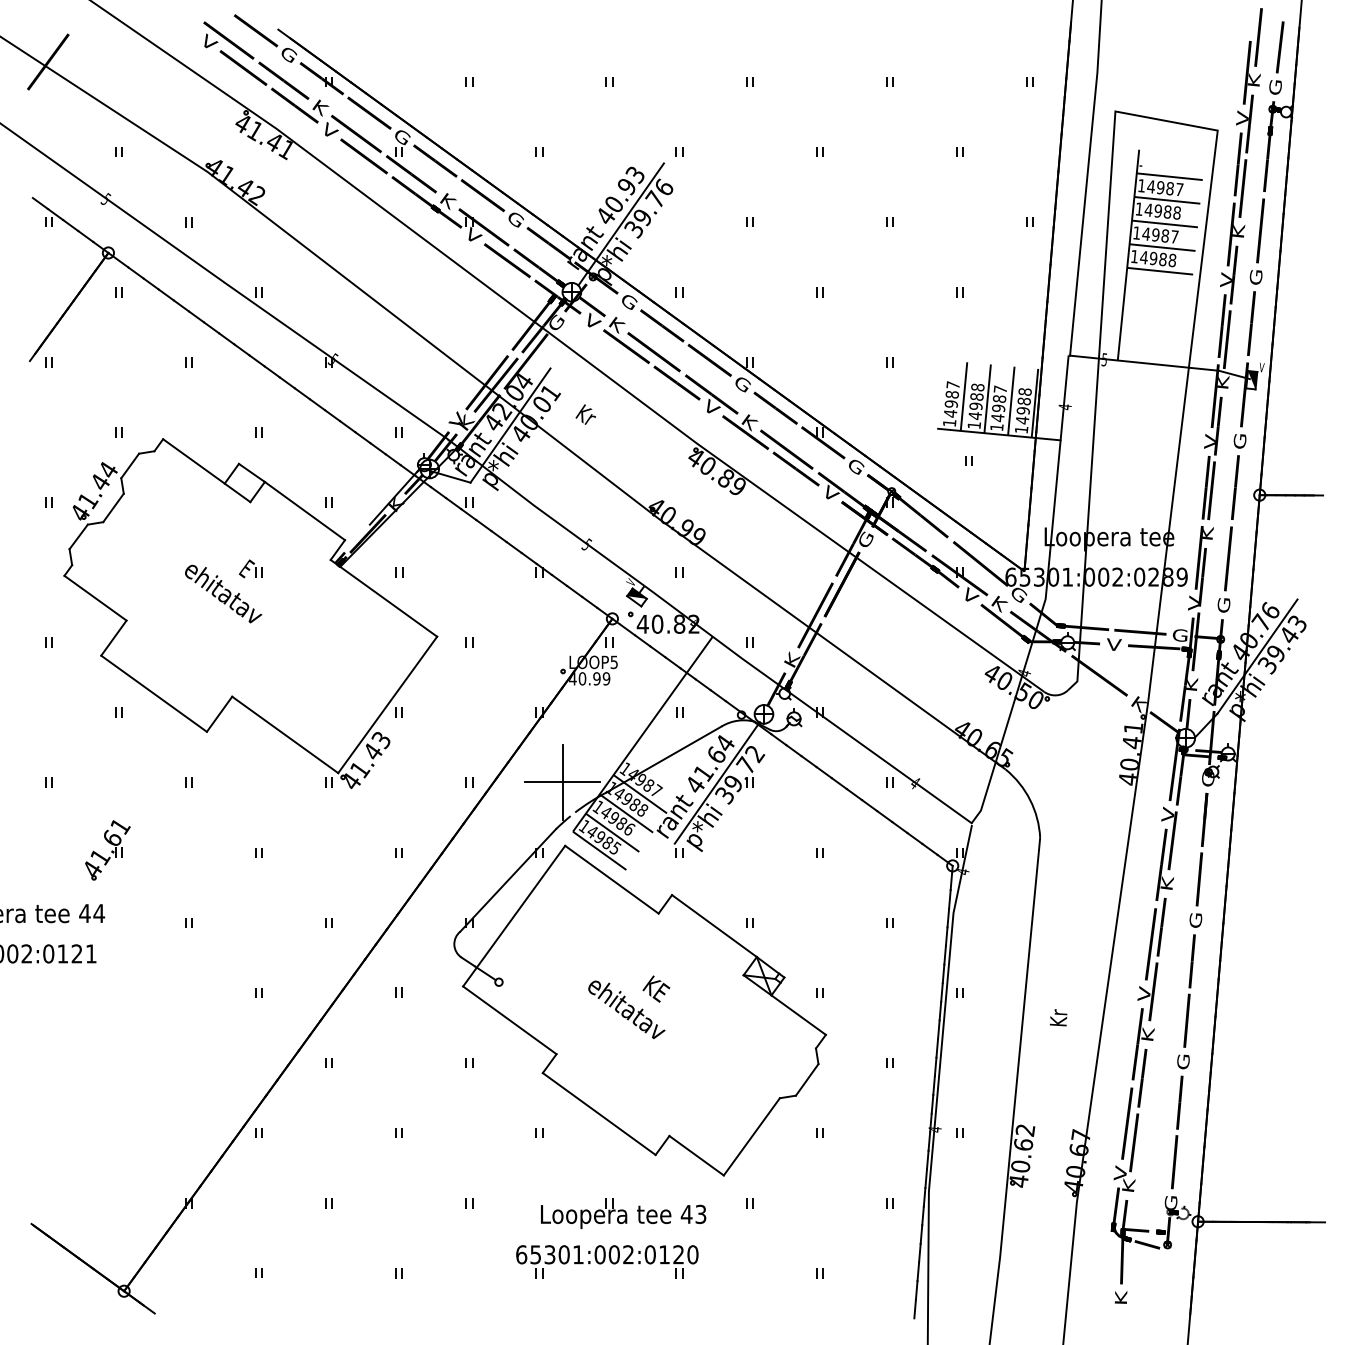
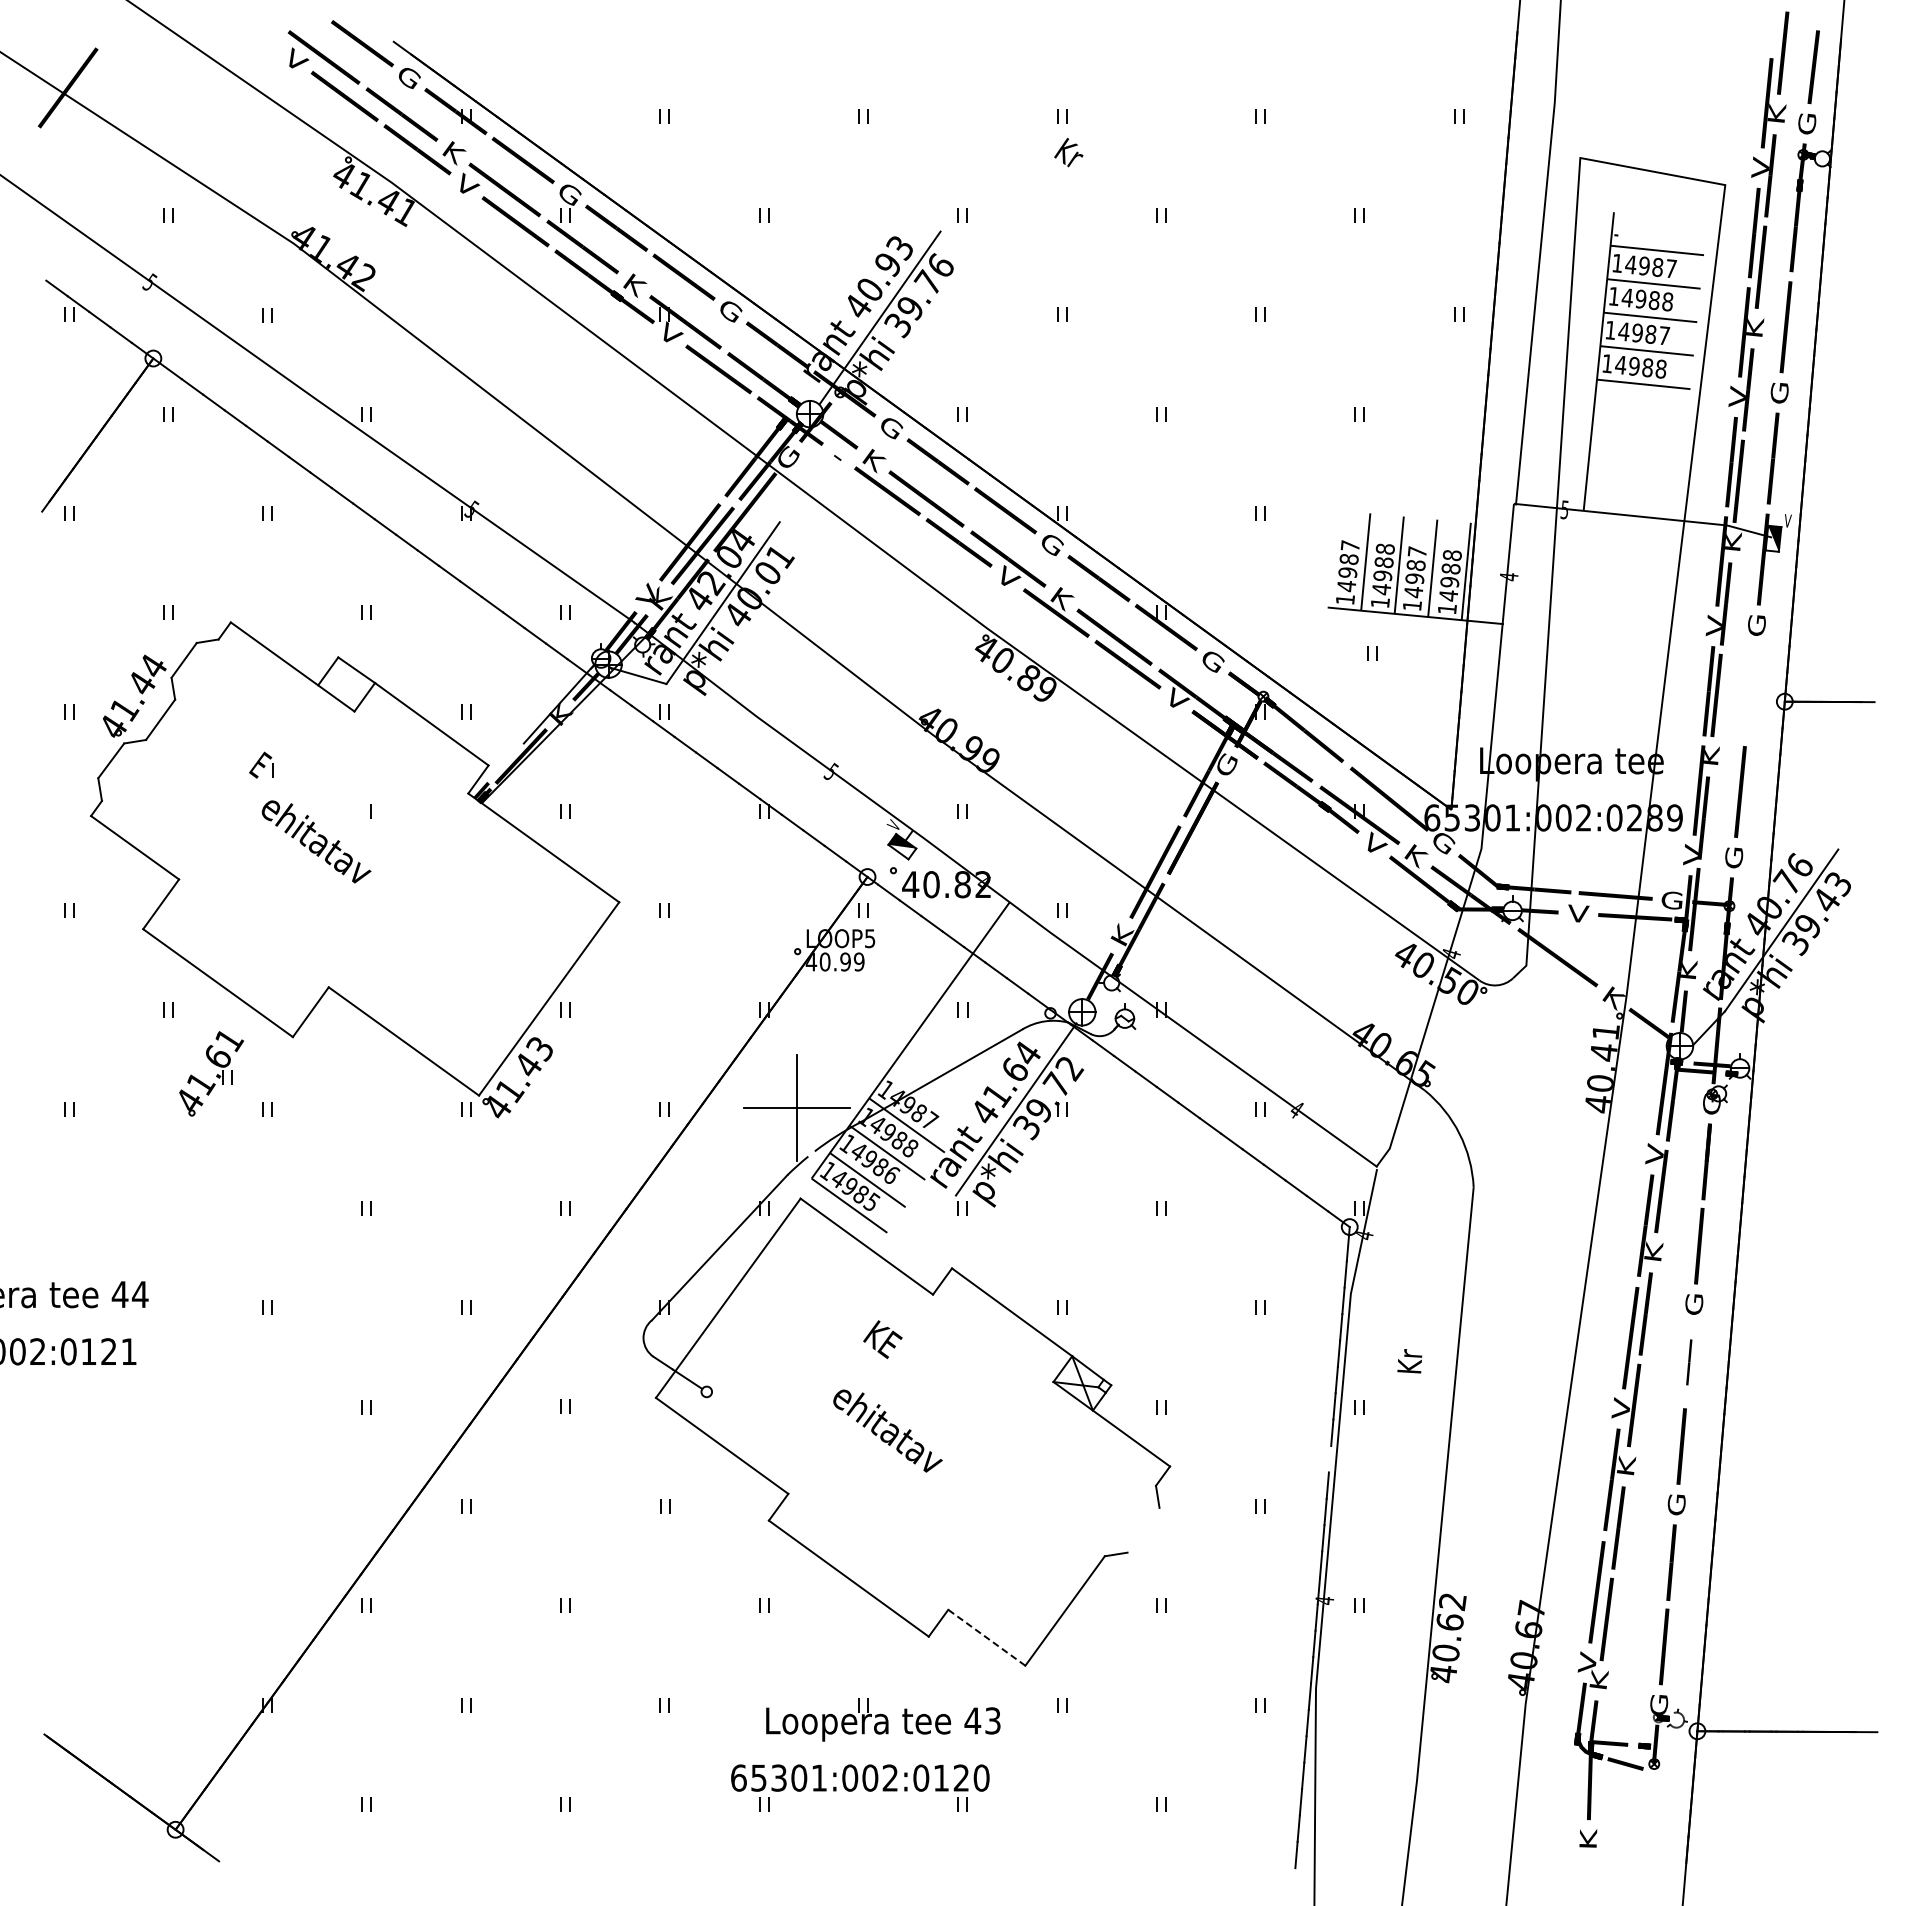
text: (594, 320) -> (842, 453), V -> -
text: (585, 414) -> (1068, 152), moved
part: (1235, 487) -> (1750, 690), removed
part: (247, 568) -> (261, 764), moved
part: (107, 849) -> (211, 1073), moved
part: (1192, 961) -> (1689, 1362), size x0.6
text: (656, 989) -> (882, 1339), moved
text: (1058, 1017) -> (1409, 1361), moved
line: (938, 1029) -> (1329, 1459), removed
line: (807, 1079) -> (1143, 1529), removed
line: (696, 1155) -> (986, 1637), solid -> dashed

